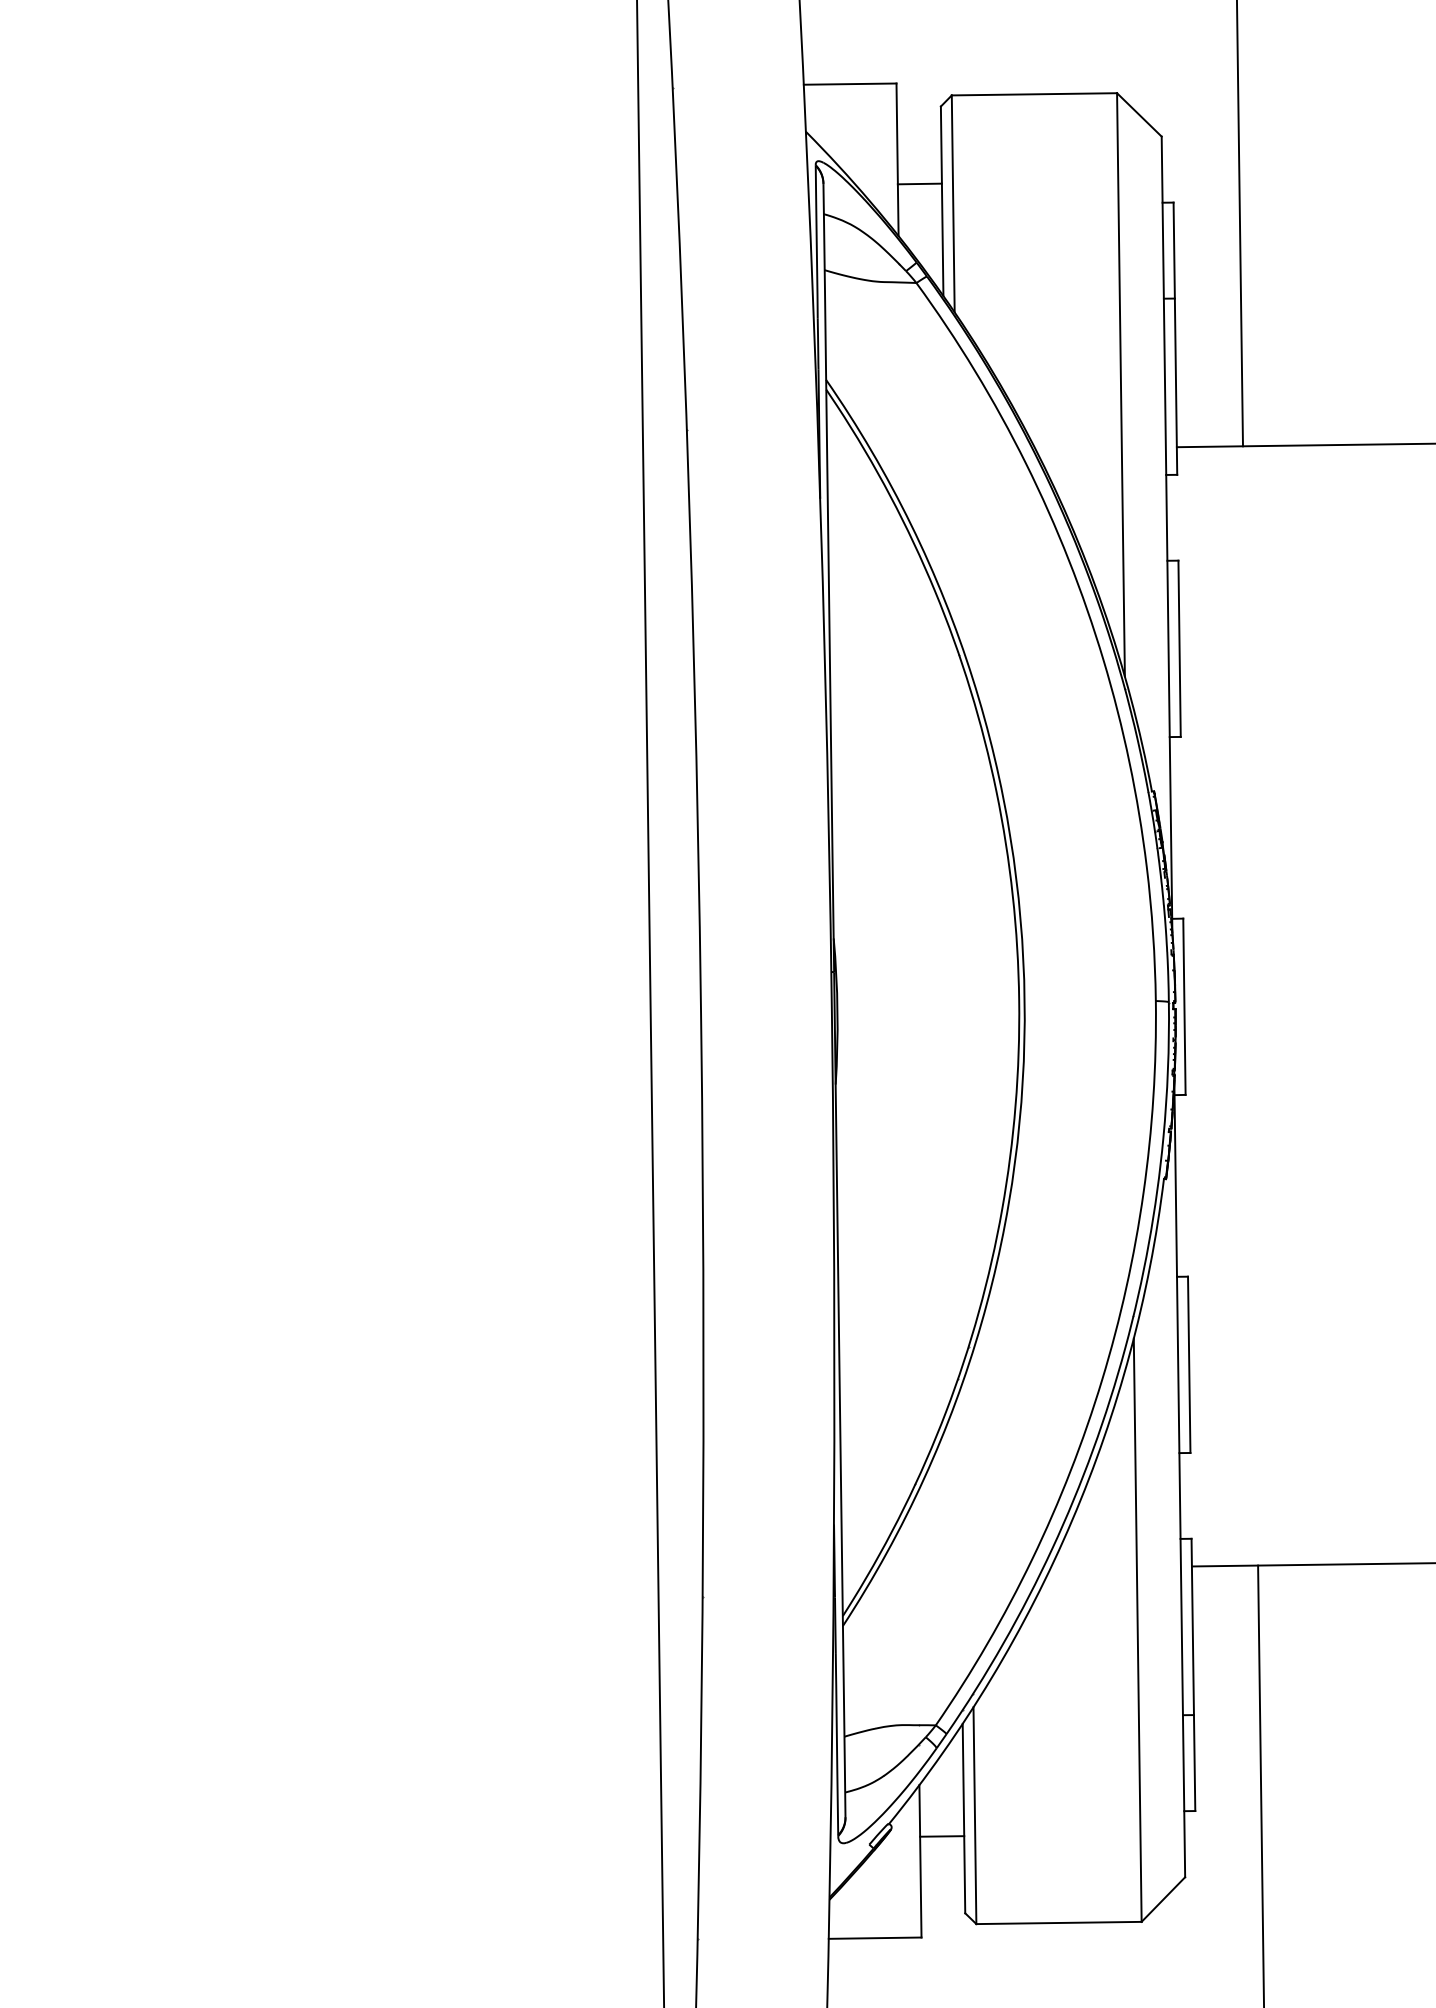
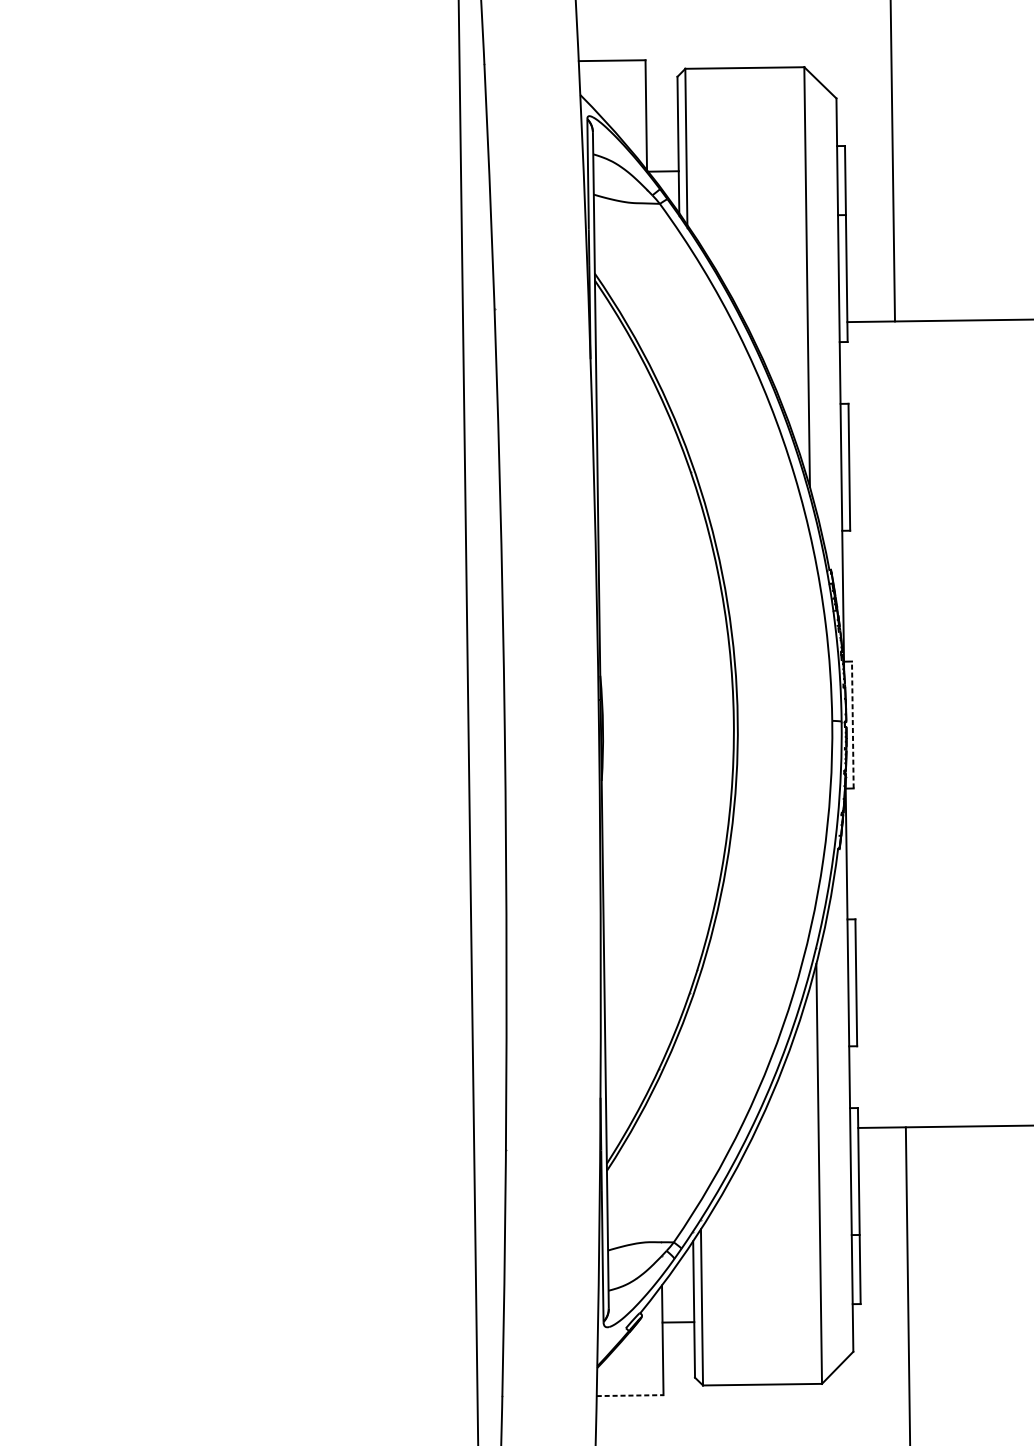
line: (919, 183) -> (662, 171), moved
line: (1184, 1006) -> (852, 724), solid -> dashed
line: (875, 1938) -> (630, 1395), solid -> dashed

